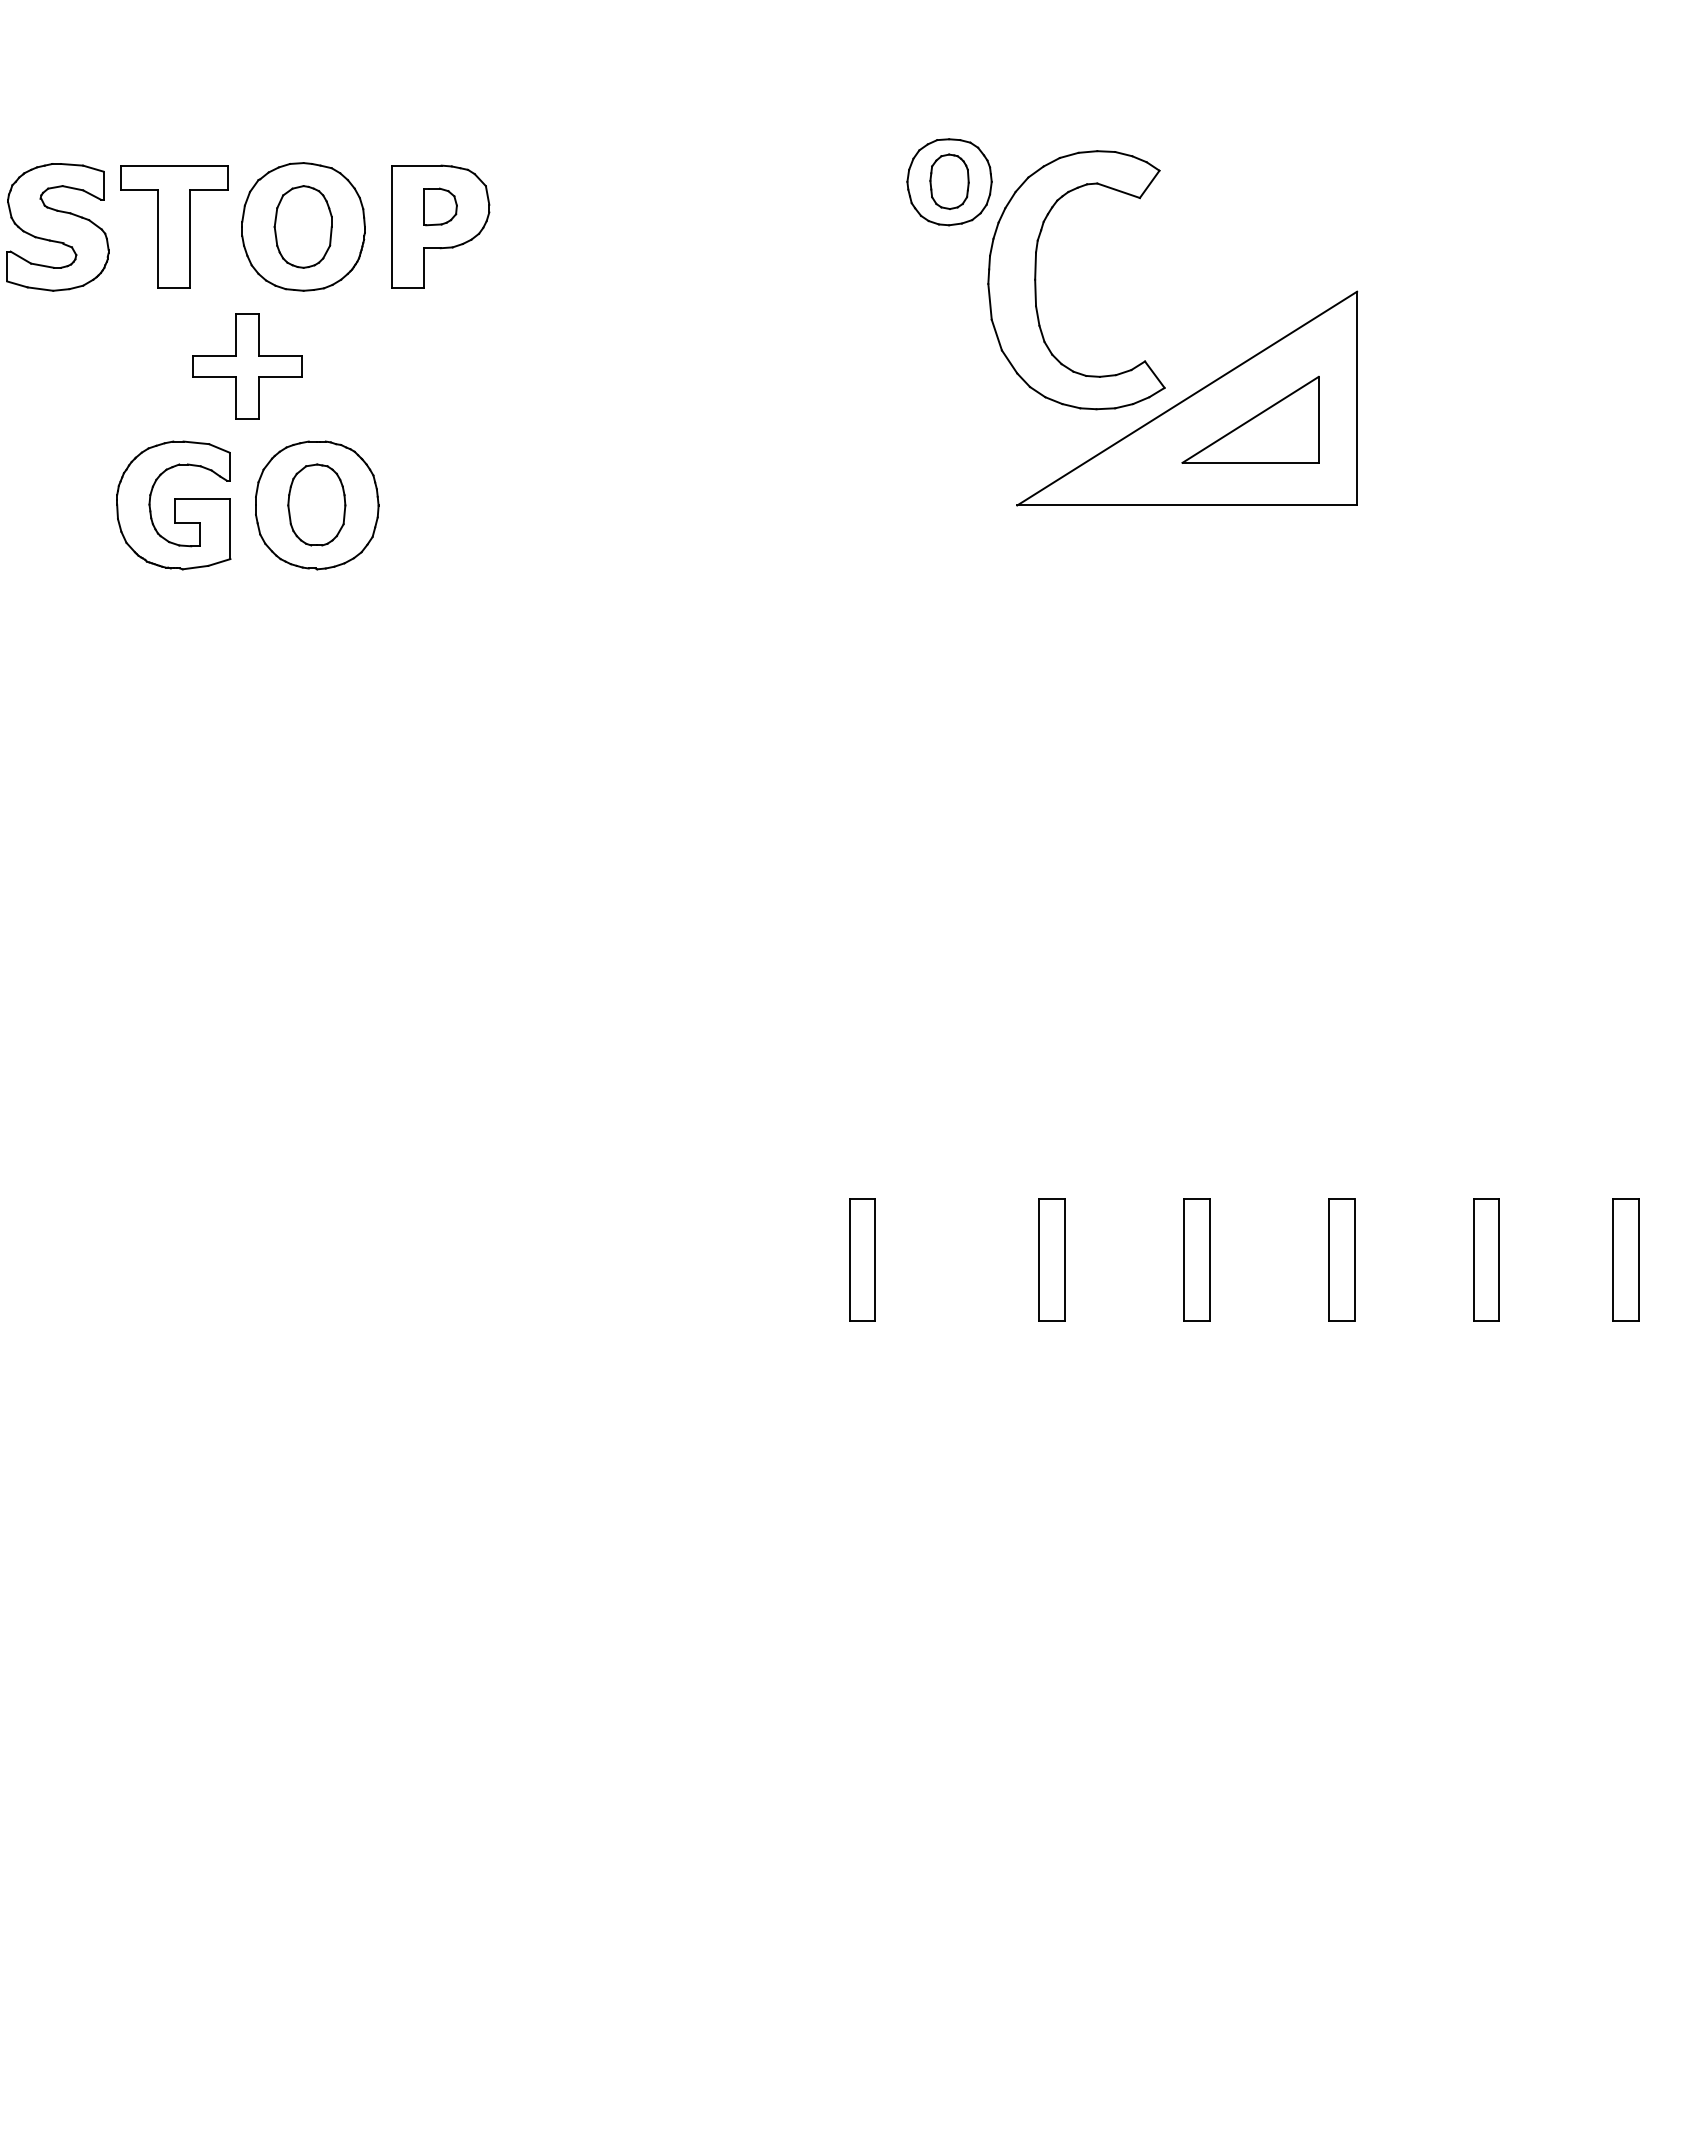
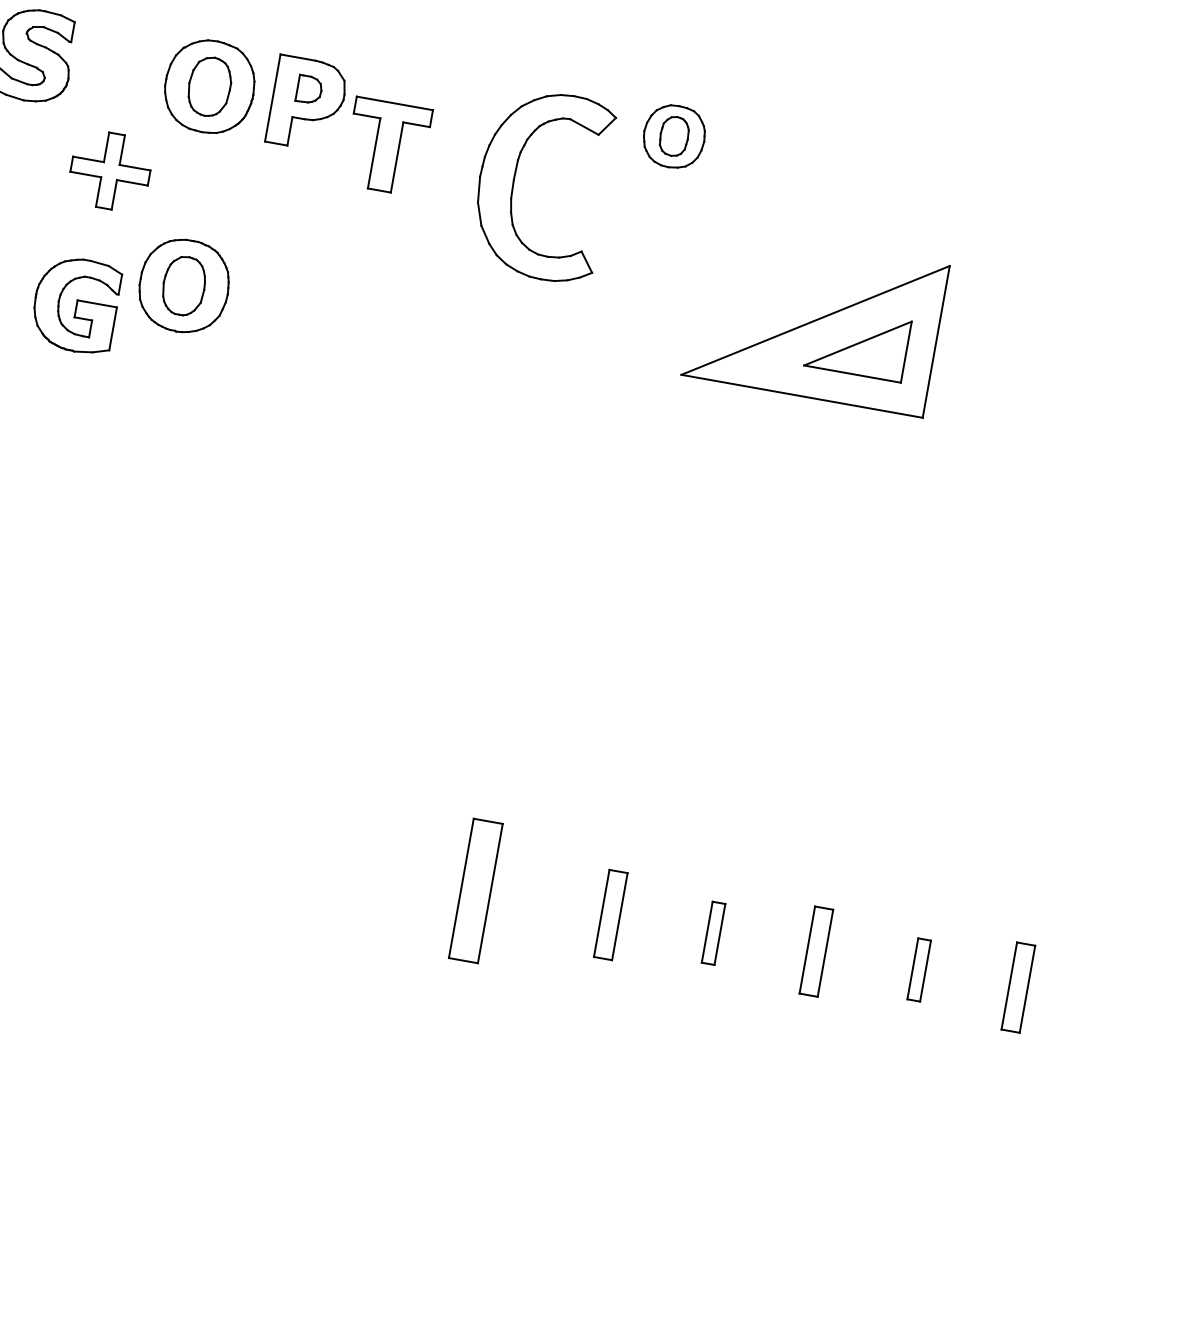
part: (174, 226) -> (387, 146), moved
part: (1036, 280) -> (514, 180), moved
part: (247, 366) -> (110, 171), moved
part: (173, 505) -> (75, 305), moved
part: (862, 1259) -> (476, 890), size x1.6
part: (1196, 1259) -> (713, 932), size x0.7
part: (1486, 1259) -> (919, 969), size x0.7

